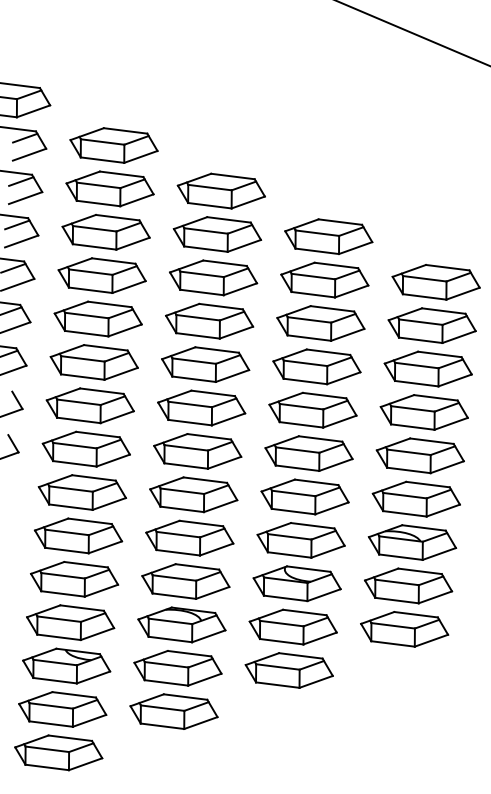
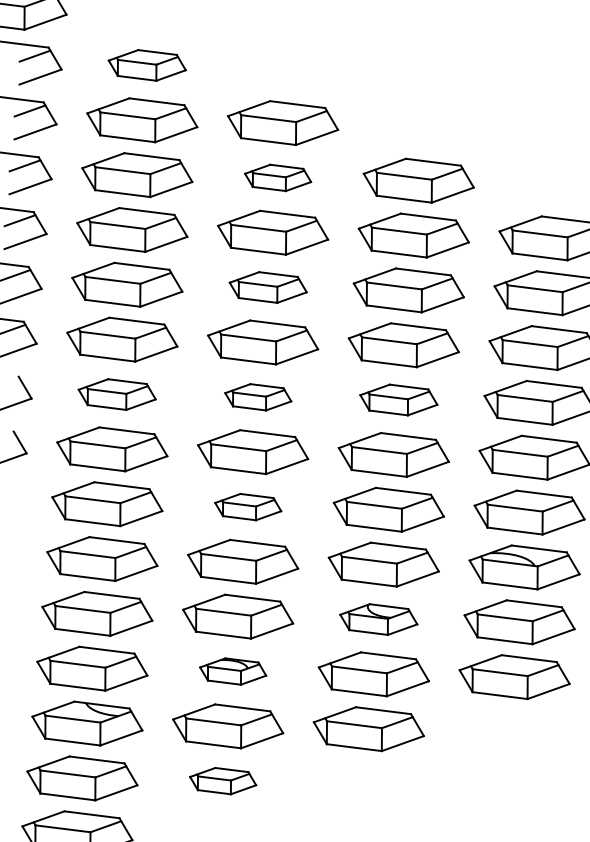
part: (113, 145) -> (146, 65), size x0.7
part: (217, 234) -> (278, 177), size x0.6
part: (209, 320) -> (268, 286), size x0.7
part: (89, 405) -> (116, 394), size x0.7
part: (201, 407) -> (257, 396), size x0.6
part: (312, 409) -> (398, 399), size x0.7
part: (193, 494) -> (247, 506), size x0.6
part: (296, 583) -> (378, 619), size x0.7
part: (181, 624) -> (232, 671), size x0.6
part: (173, 711) -> (222, 780), size x0.6

